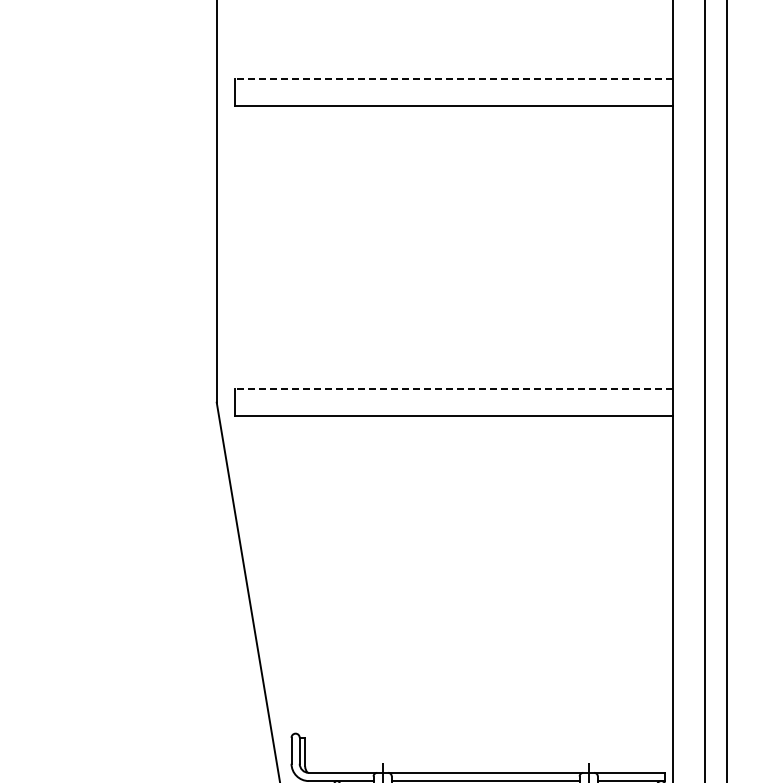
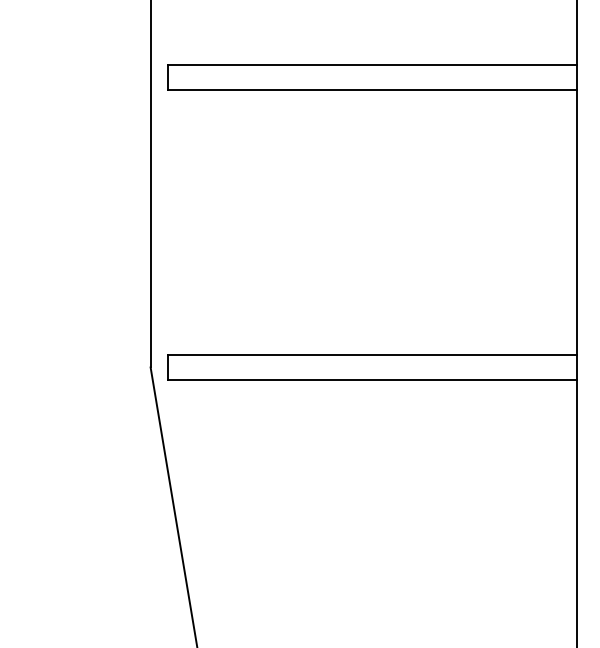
line: (453, 78) -> (371, 64), dashed -> solid
line: (453, 388) -> (371, 354), dashed -> solid

